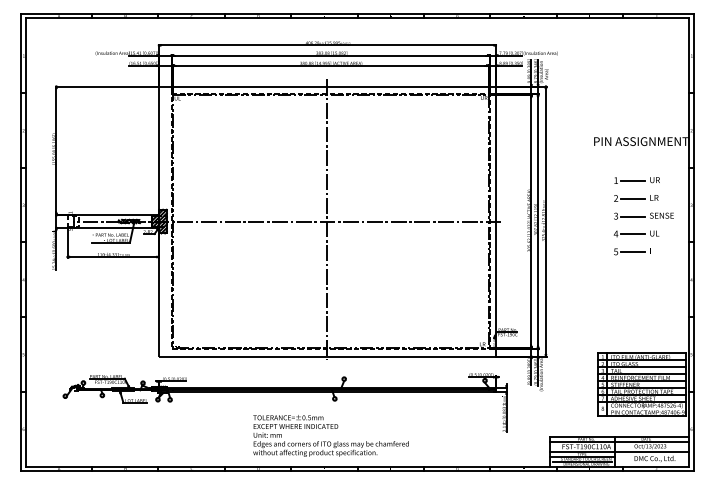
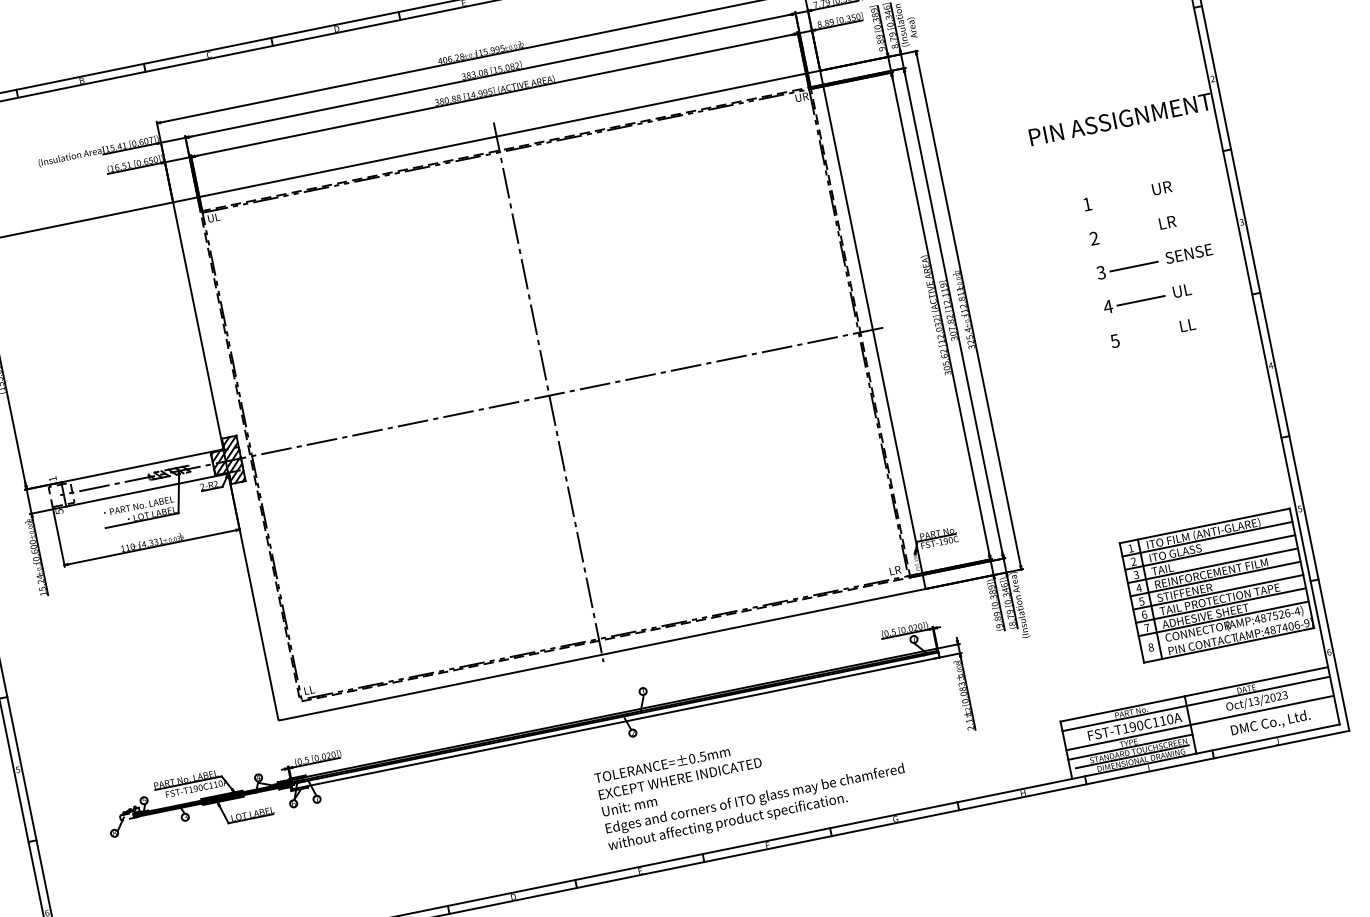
line: (632, 180) -> (1118, 197), removed
line: (632, 198) -> (1125, 232), removed
line: (632, 252) -> (1146, 335), removed
text: (330, 435) -> (750, 782), moved

